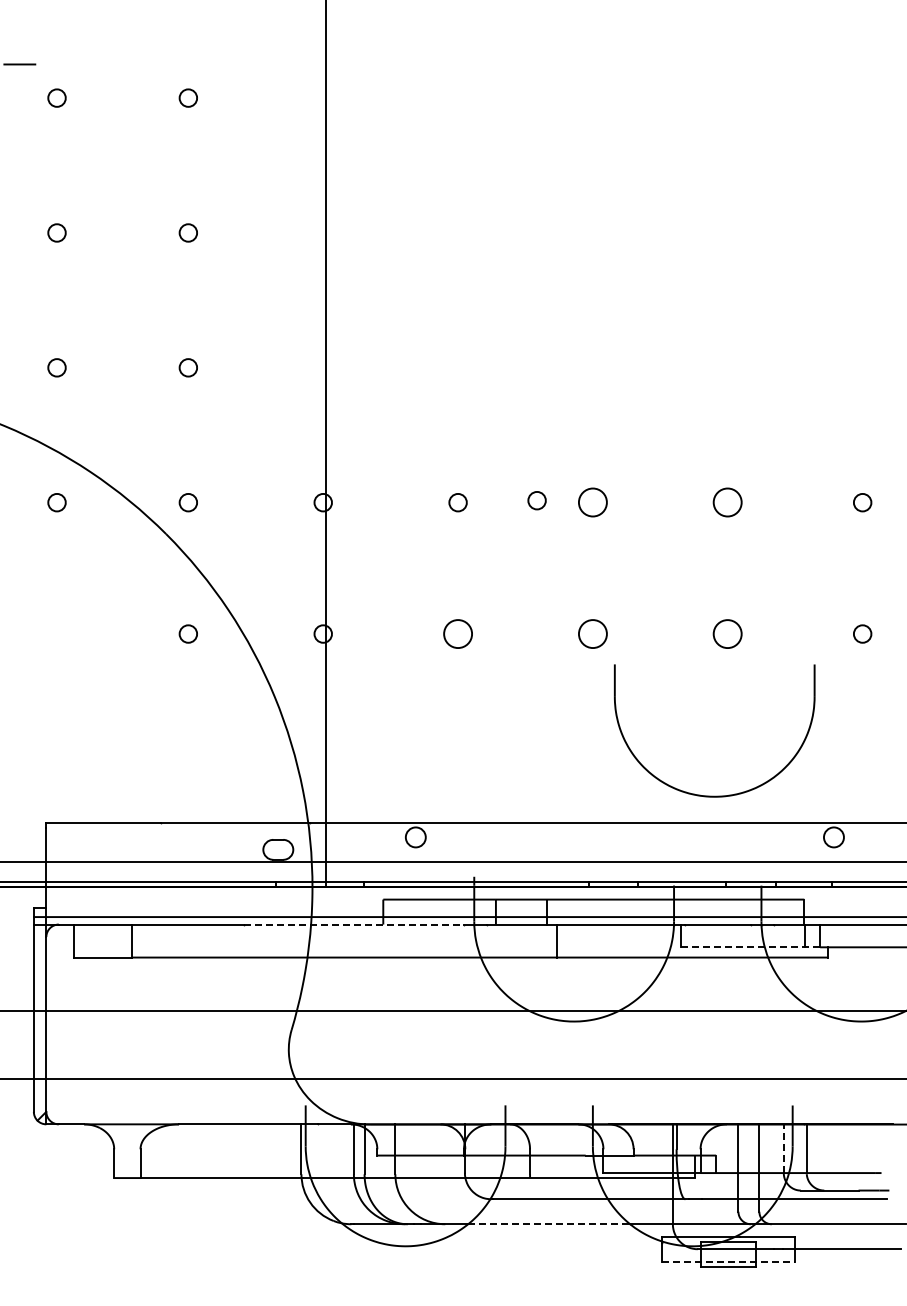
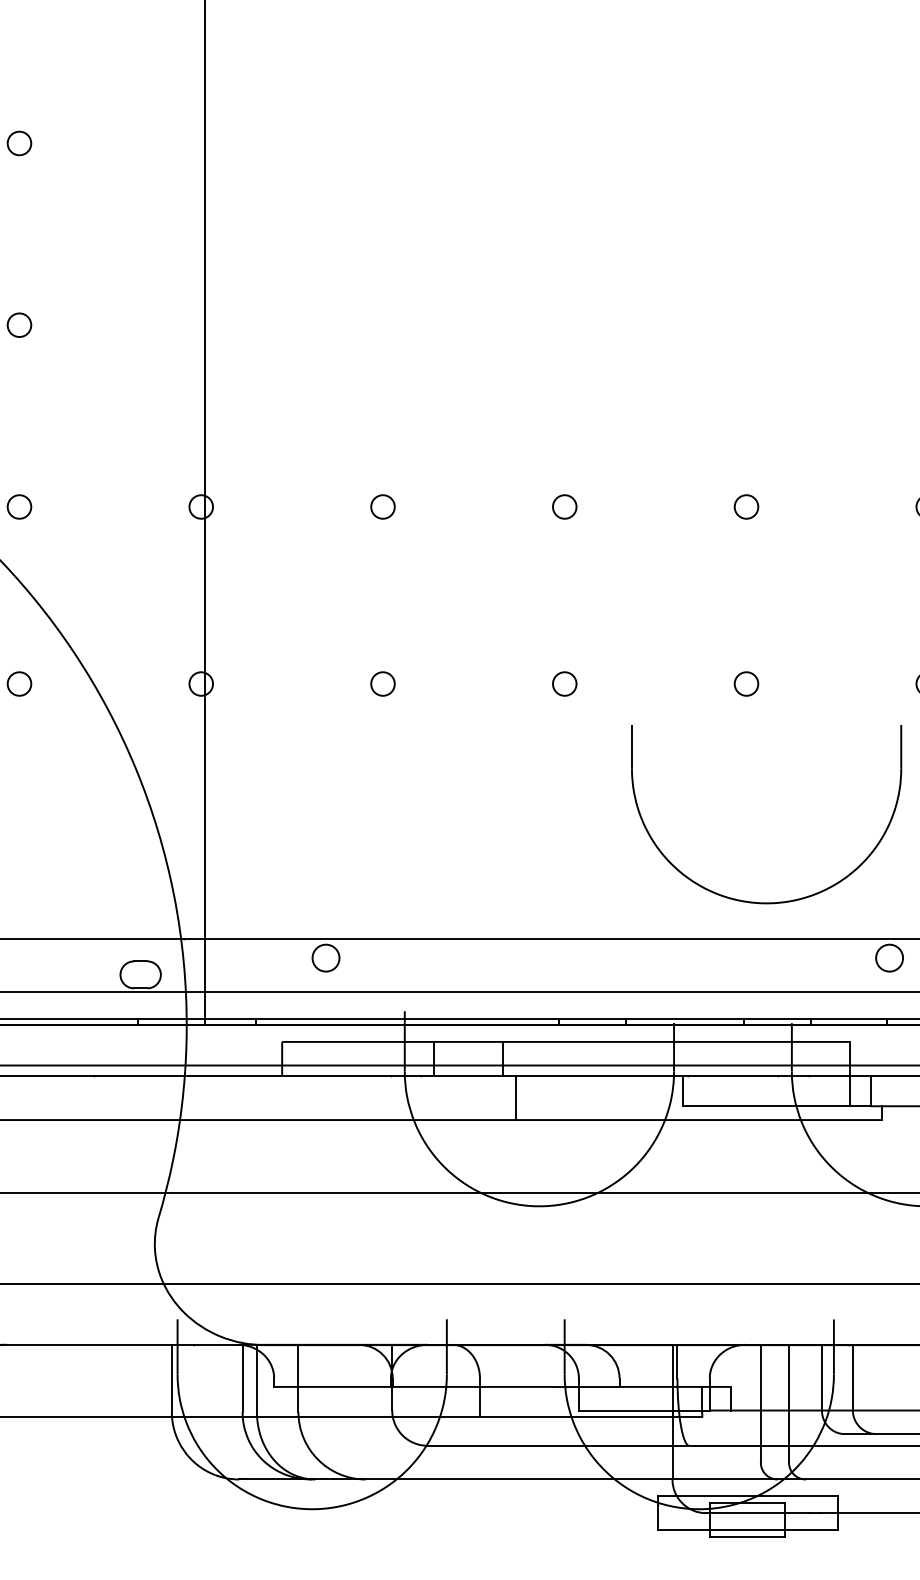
circle: (536, 500) -> (488, 504), removed
circle: (592, 502) -> (564, 506), size x0.62
circle: (727, 502) -> (746, 506), size x0.62
circle: (457, 633) -> (382, 683), size x0.62
circle: (592, 633) -> (564, 683), size x0.62
circle: (727, 633) -> (746, 683), size x0.62
part: (714, 795) -> (766, 901), moved
line: (354, 924) -> (243, 1075), dashed -> solid
line: (750, 947) -> (777, 1106), dashed -> solid
line: (783, 1148) -> (821, 1377), dashed -> solid
line: (549, 1224) -> (506, 1479), dashed -> solid
line: (728, 1261) -> (747, 1529), dashed -> solid

